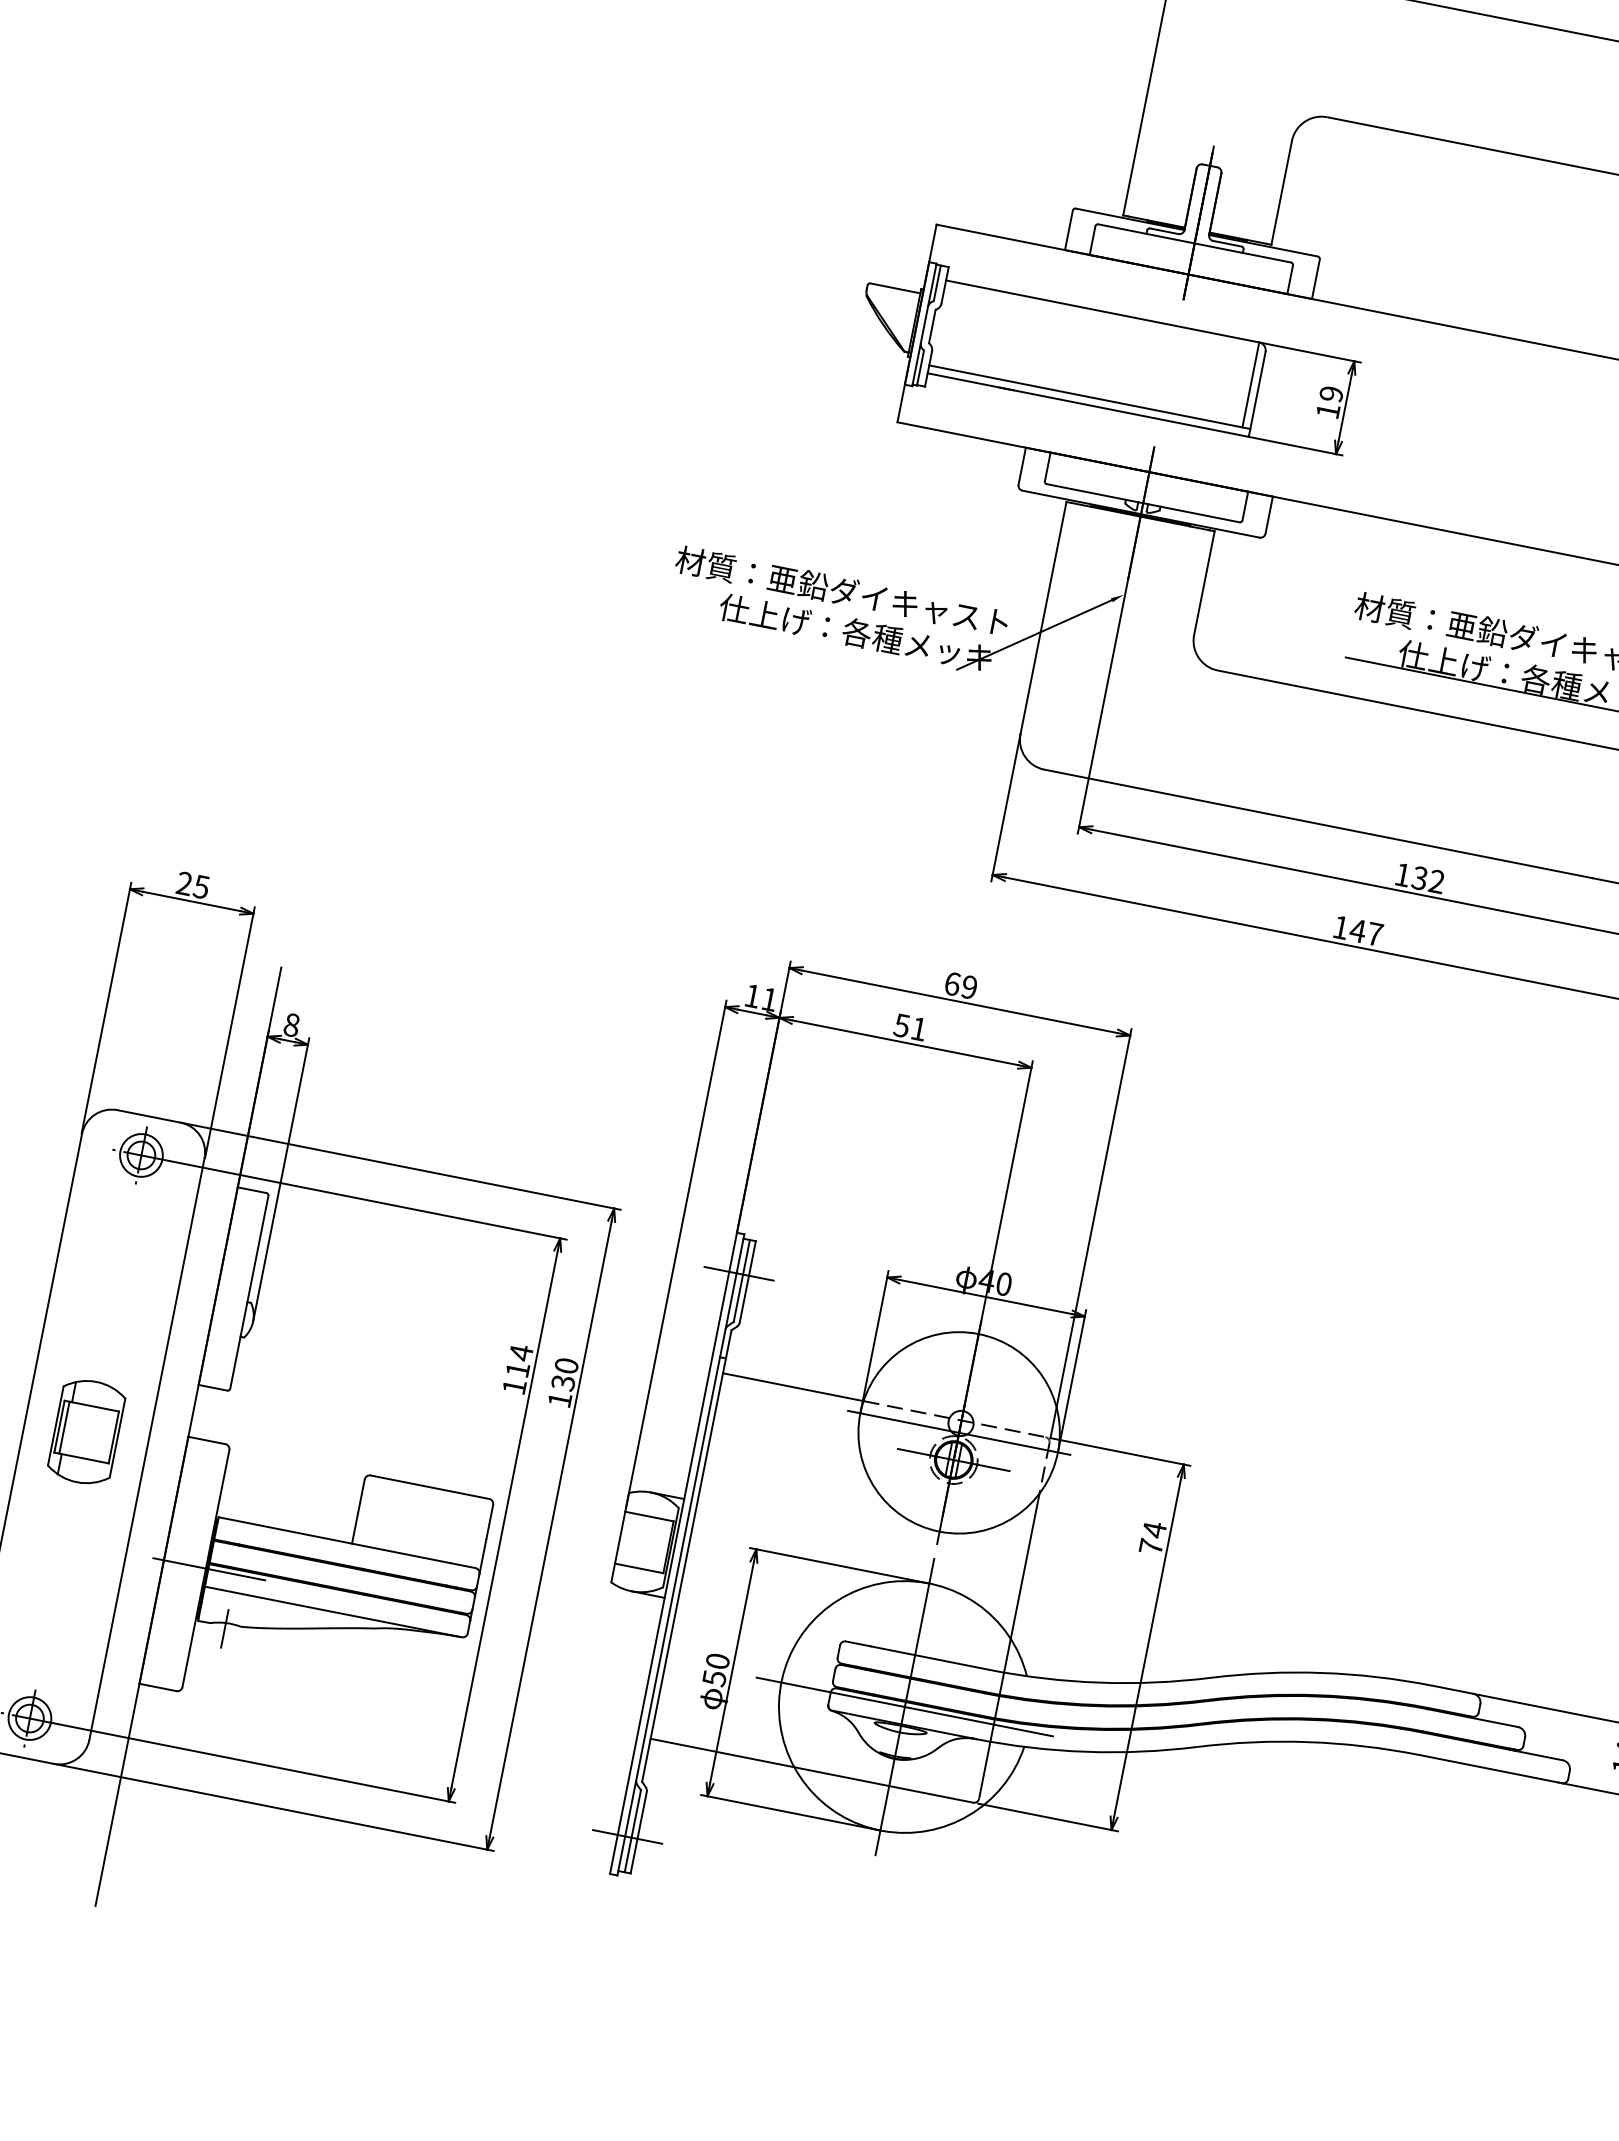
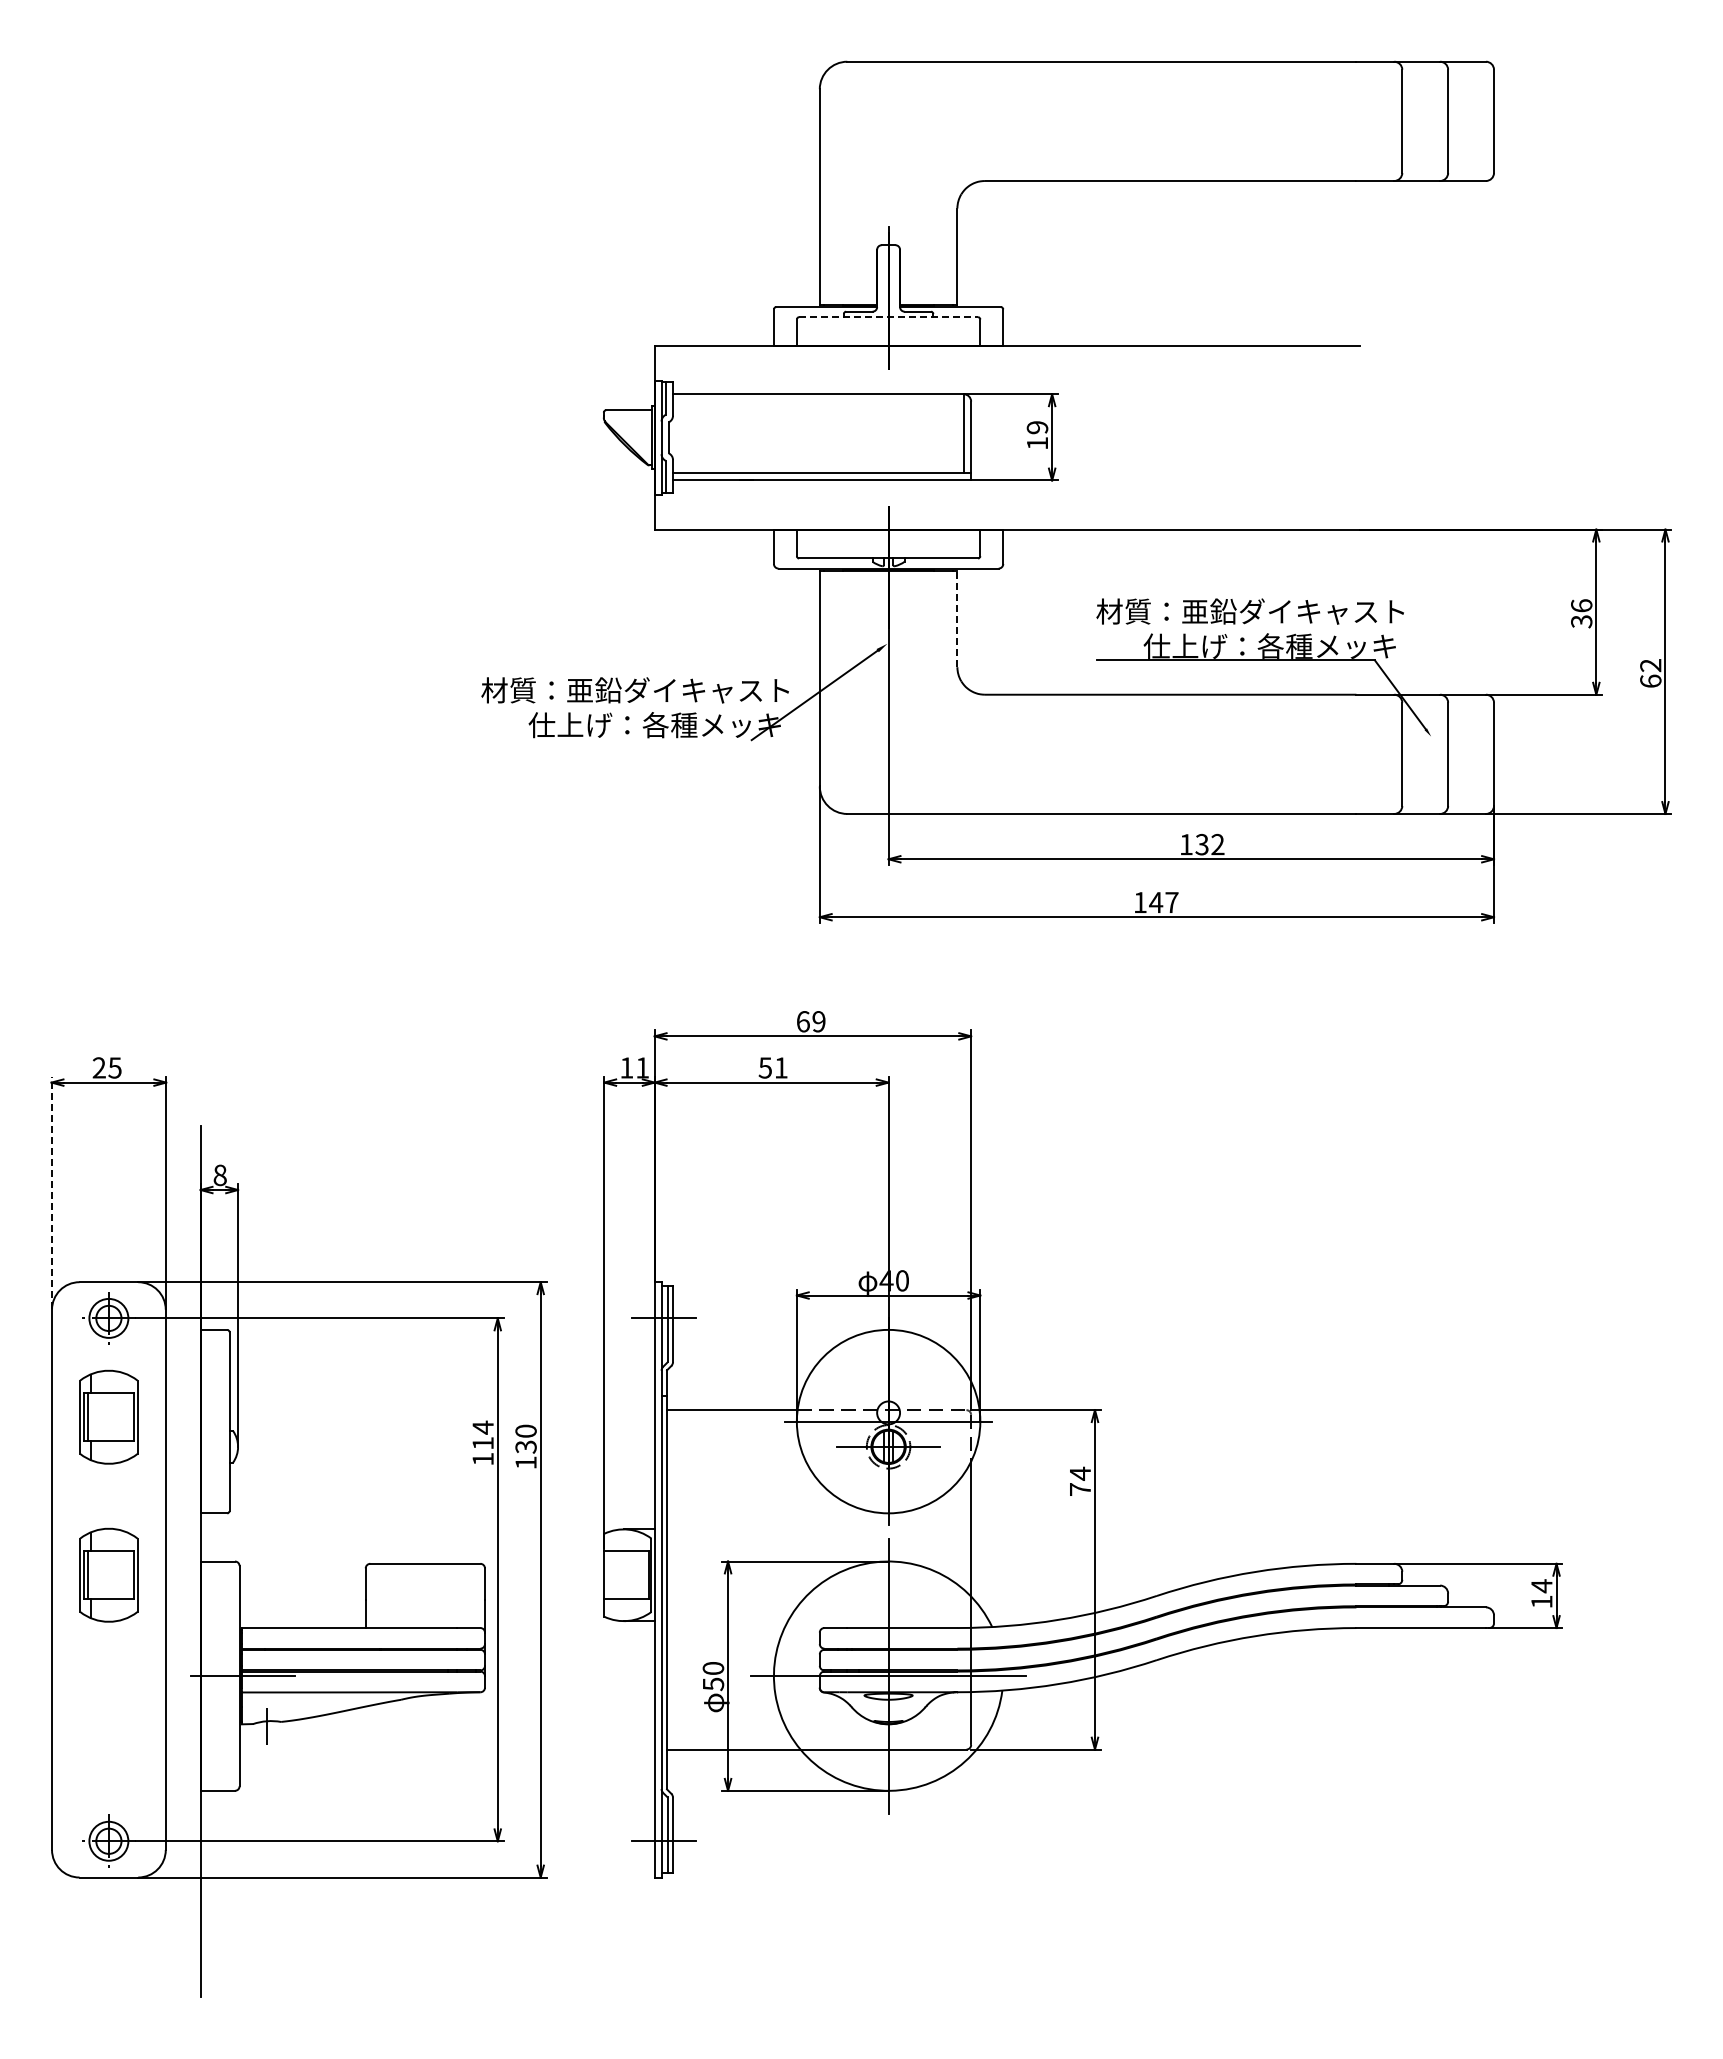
line: (1195, 243) -> (889, 317), solid -> dashed
line: (1204, 582) -> (957, 618), solid -> dashed
line: (106, 1007) -> (51, 1192), solid -> dashed
part: (120, 1260) -> (108, 1416), added

